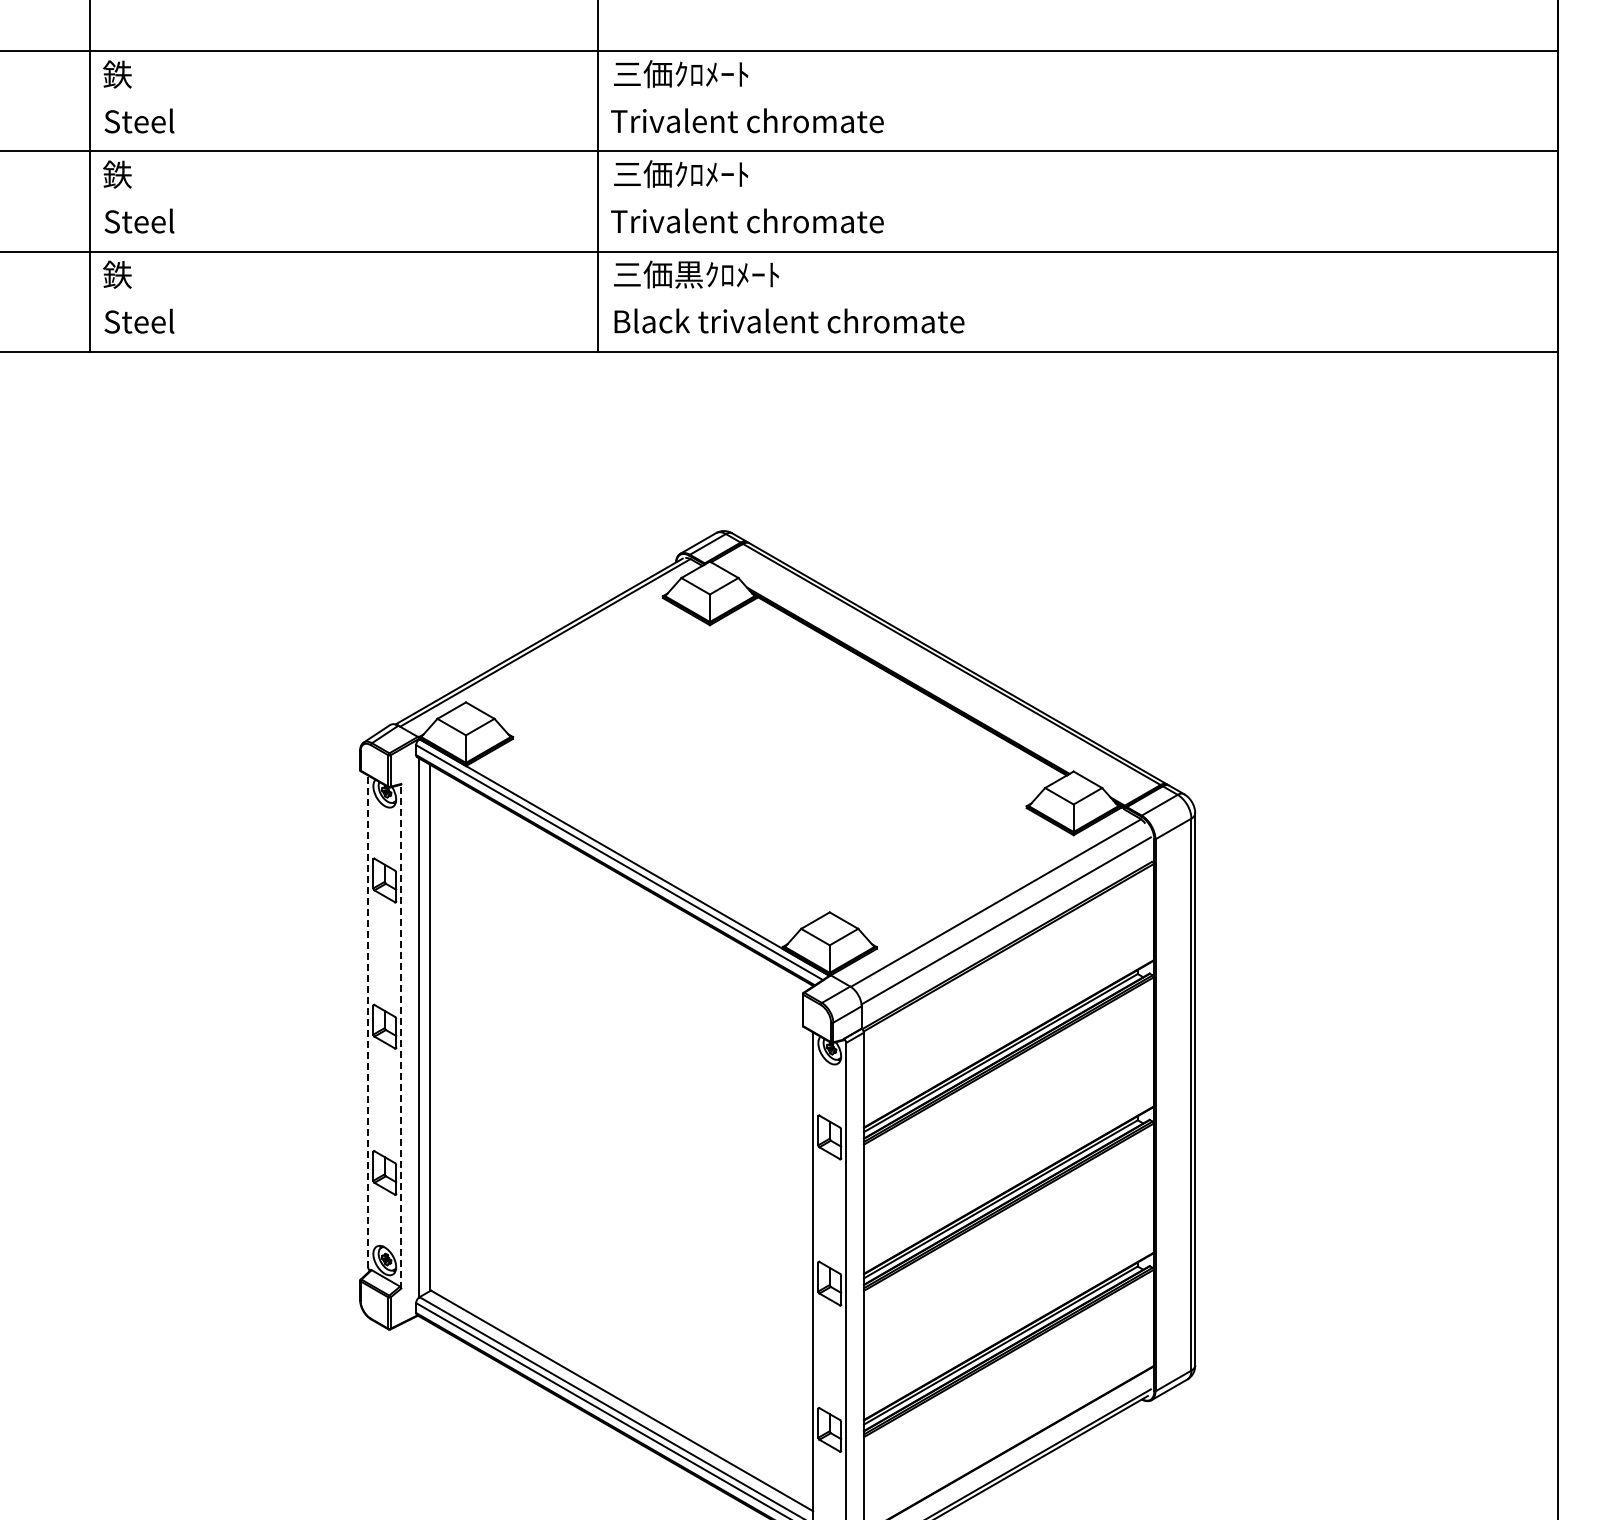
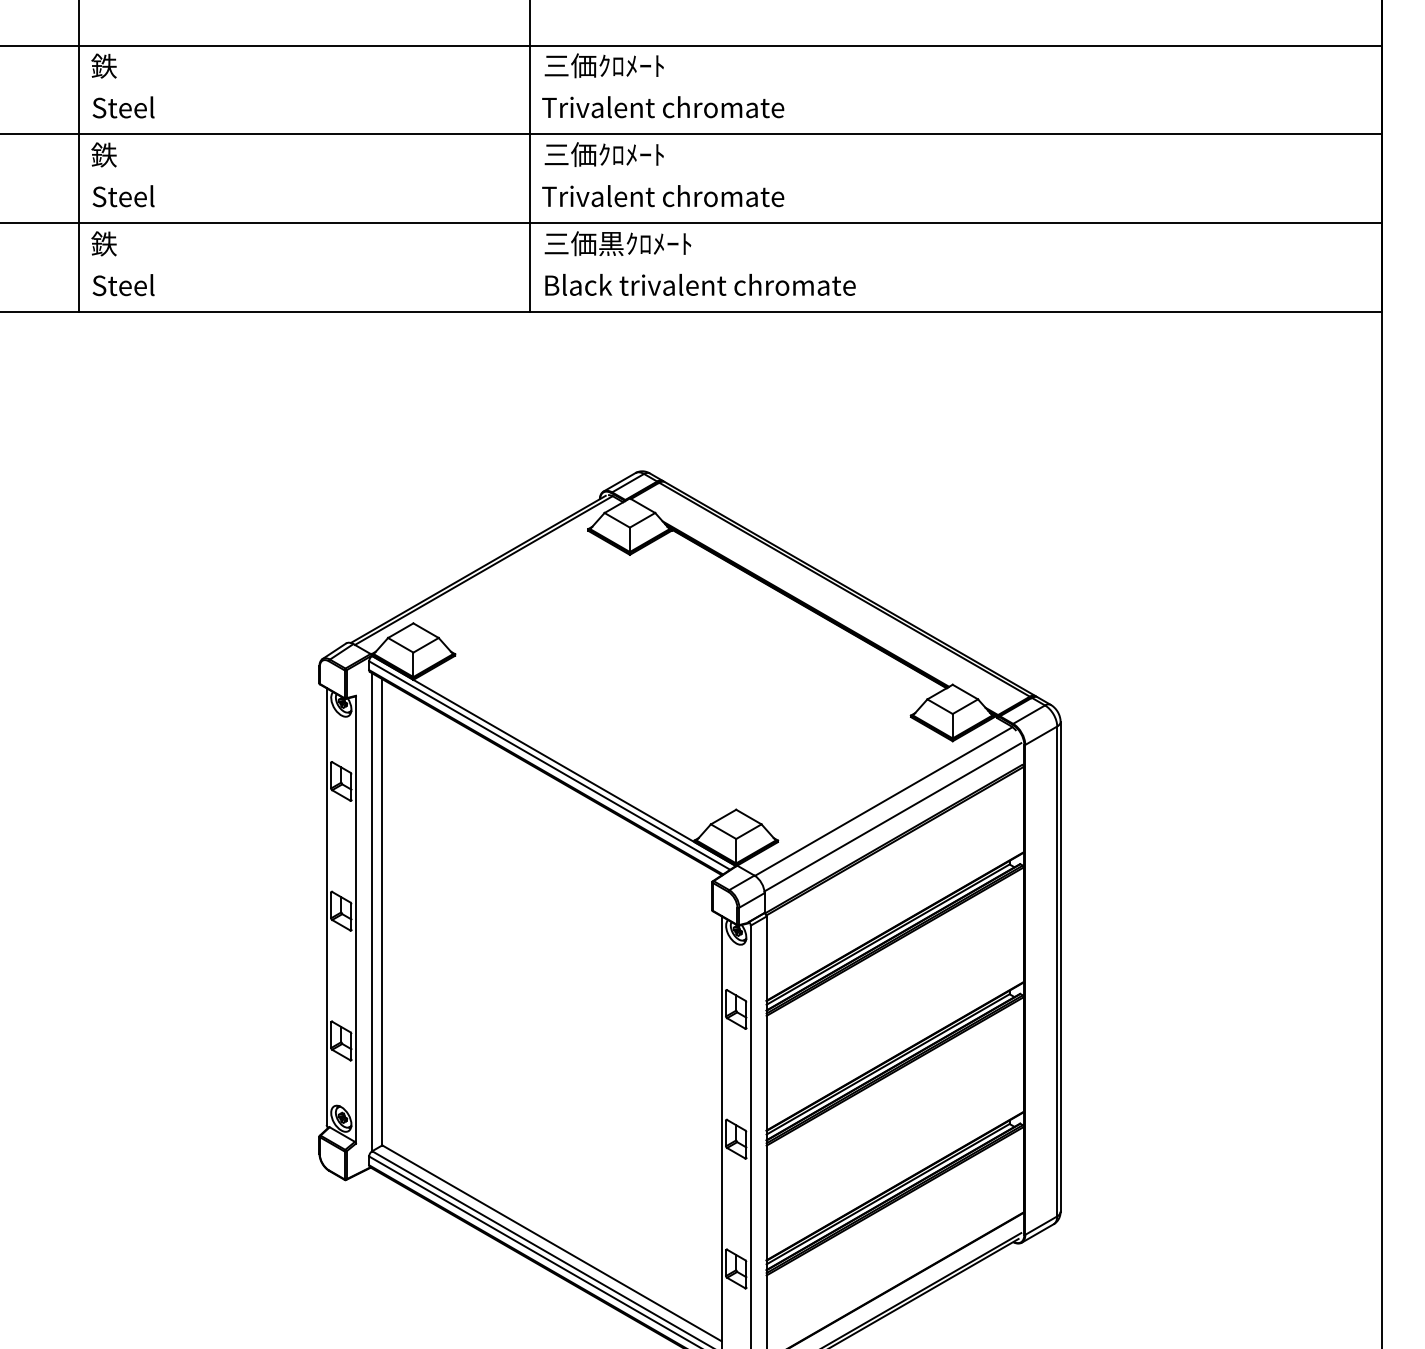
line: (368, 1021) -> (326, 906), dashed -> solid
line: (401, 1035) -> (356, 919), dashed -> solid

